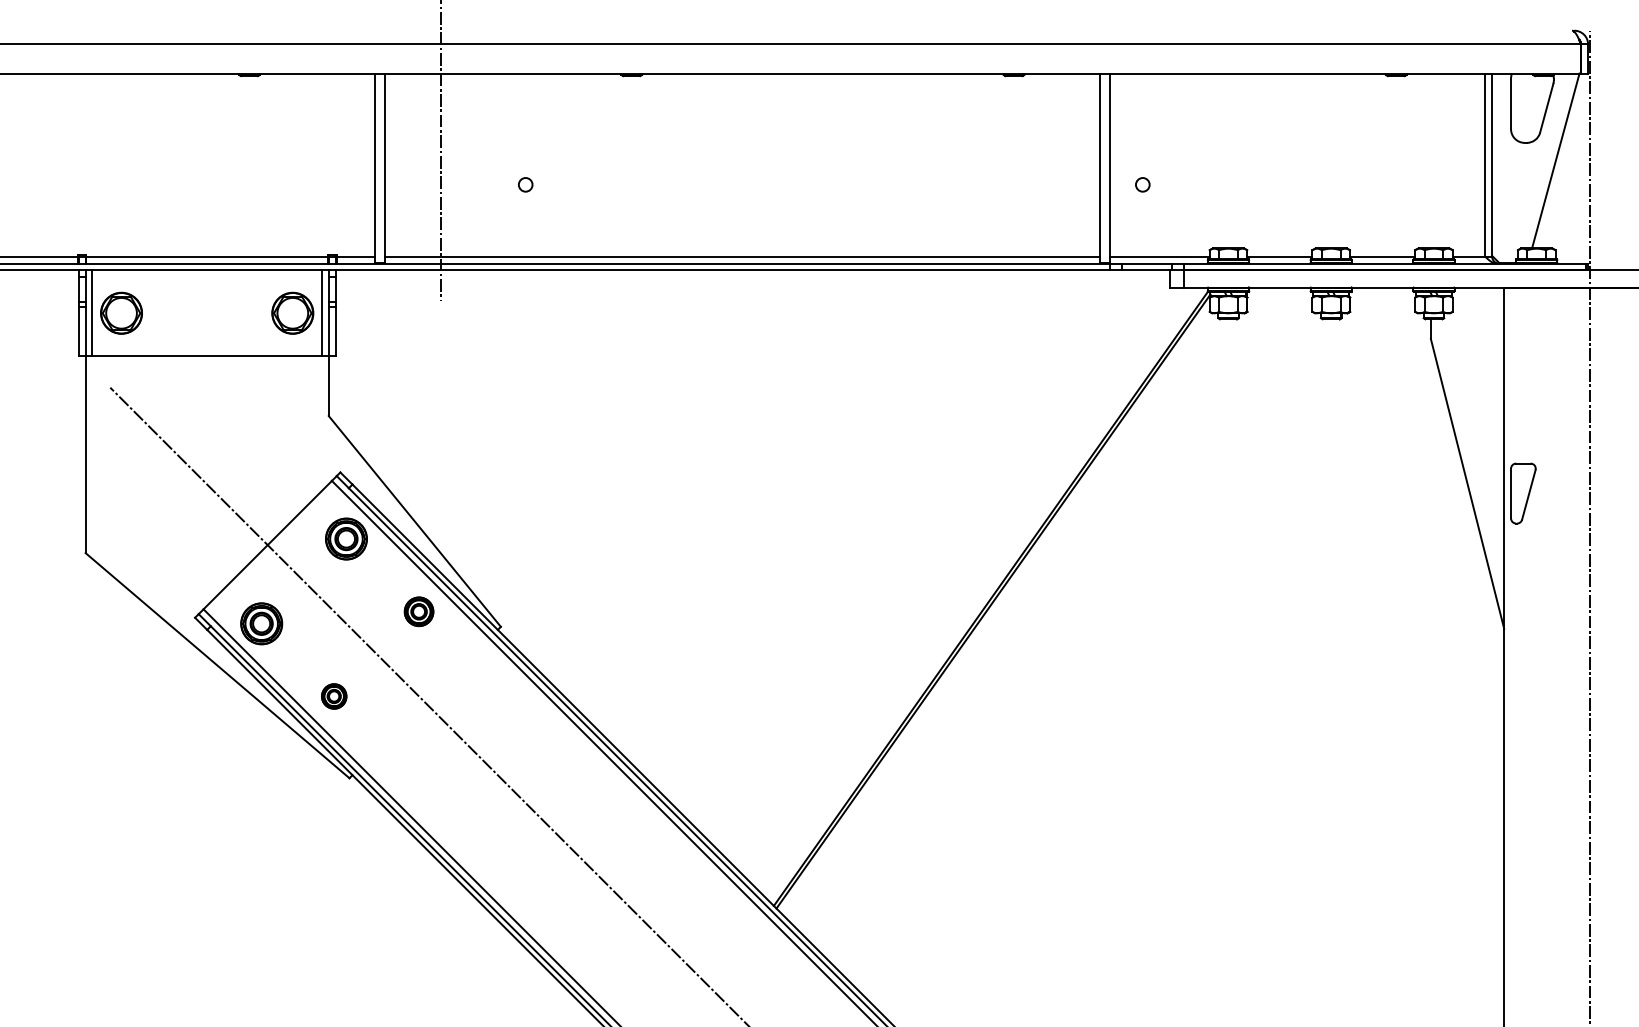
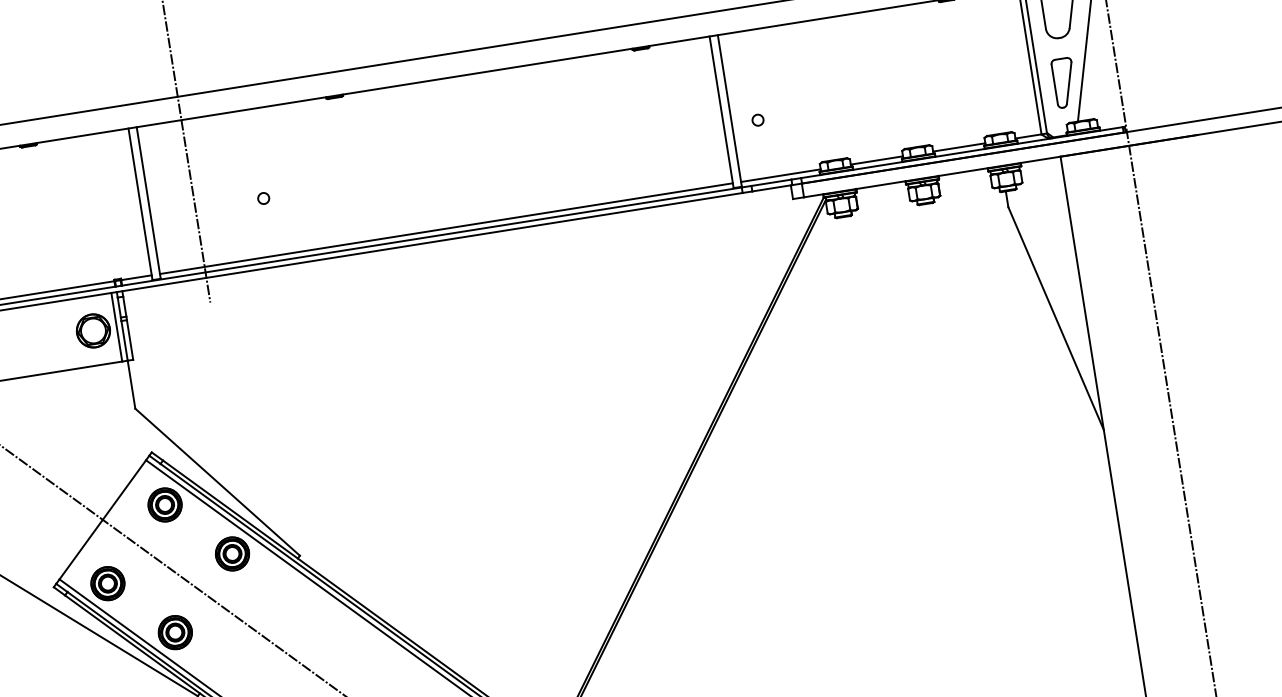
part: (1523, 493) -> (1064, 82), moved
part: (418, 611) -> (231, 553), size x1.43
part: (333, 696) -> (174, 632), size x1.67

